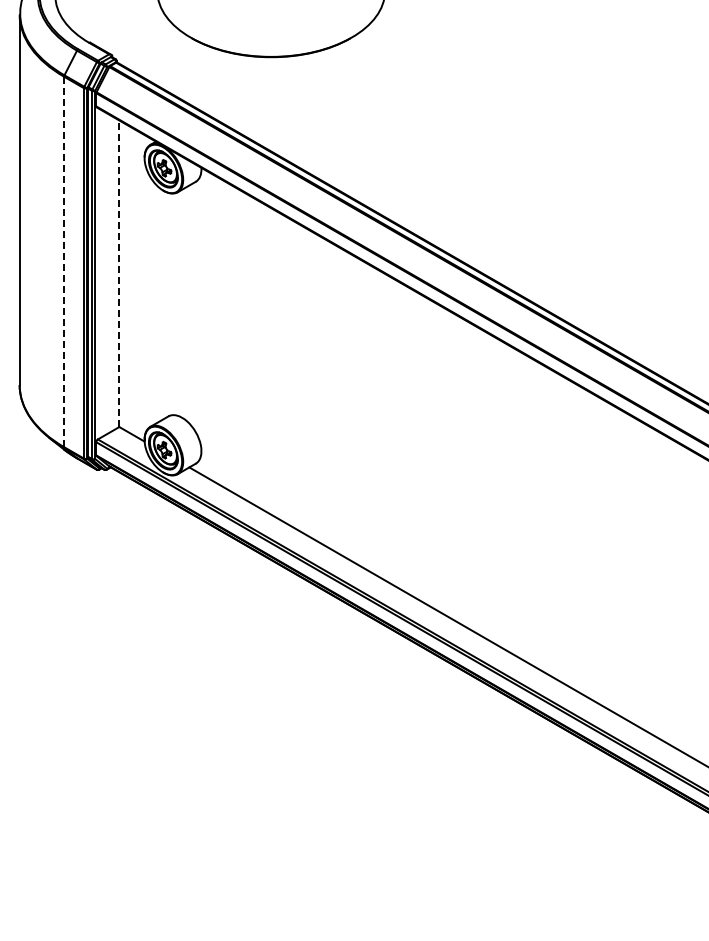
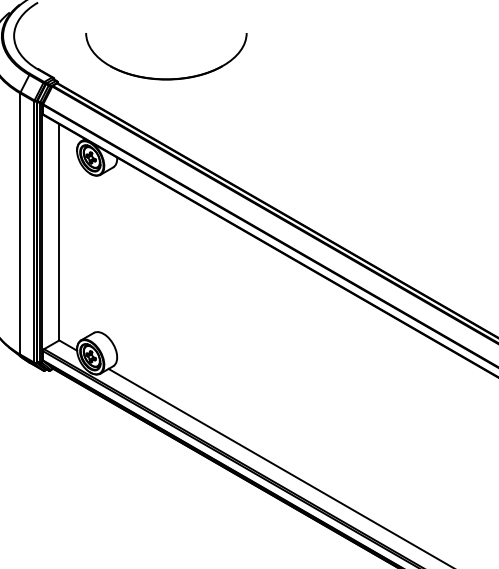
line: (64, 261) -> (20, 223), dashed -> solid
line: (119, 273) -> (59, 232), dashed -> solid

